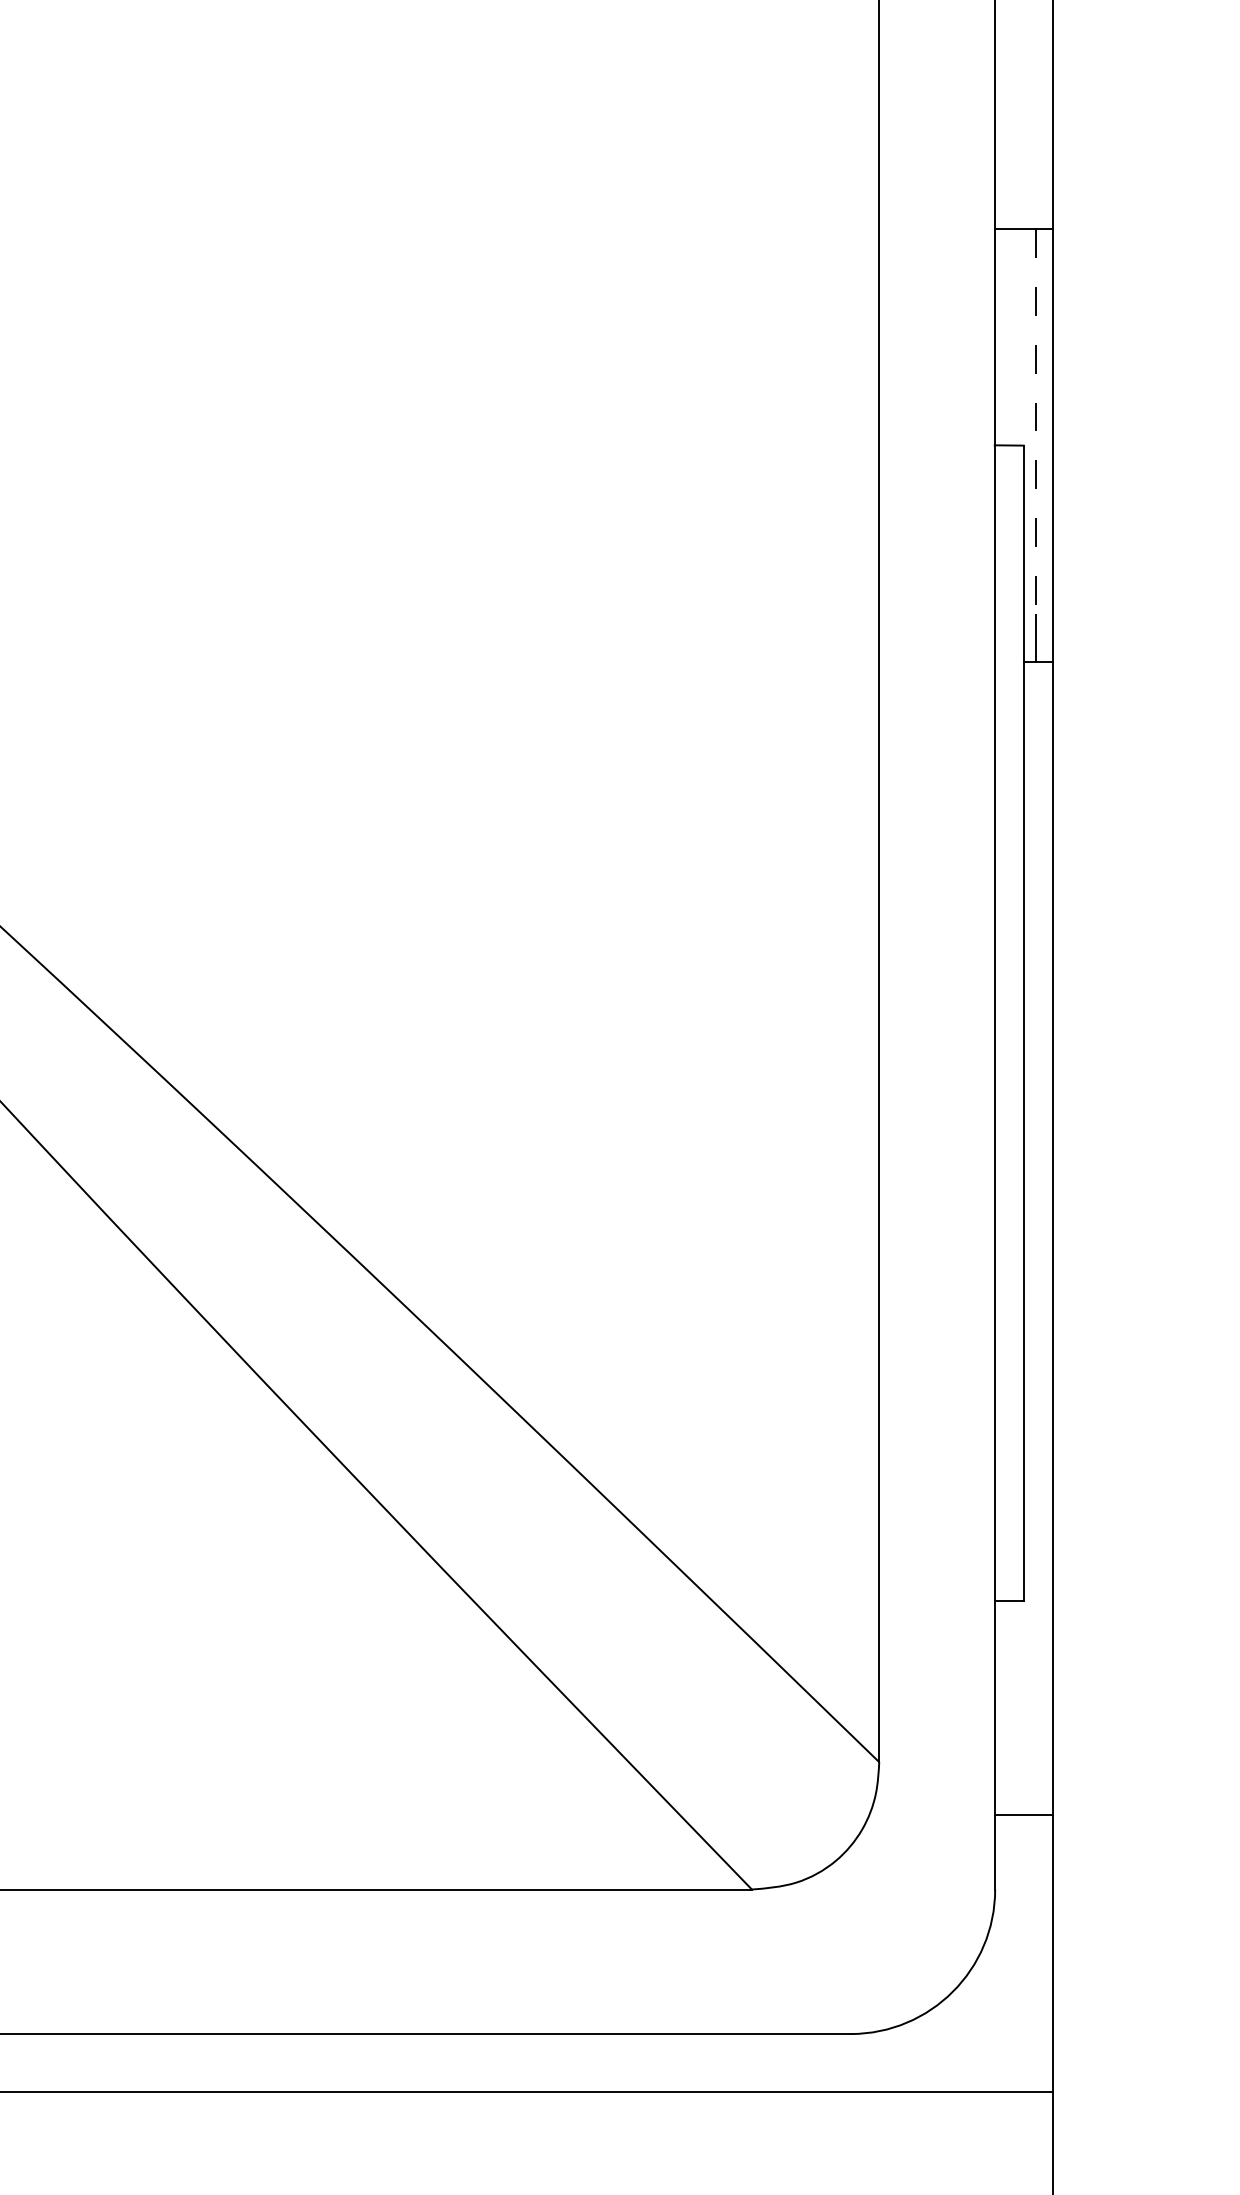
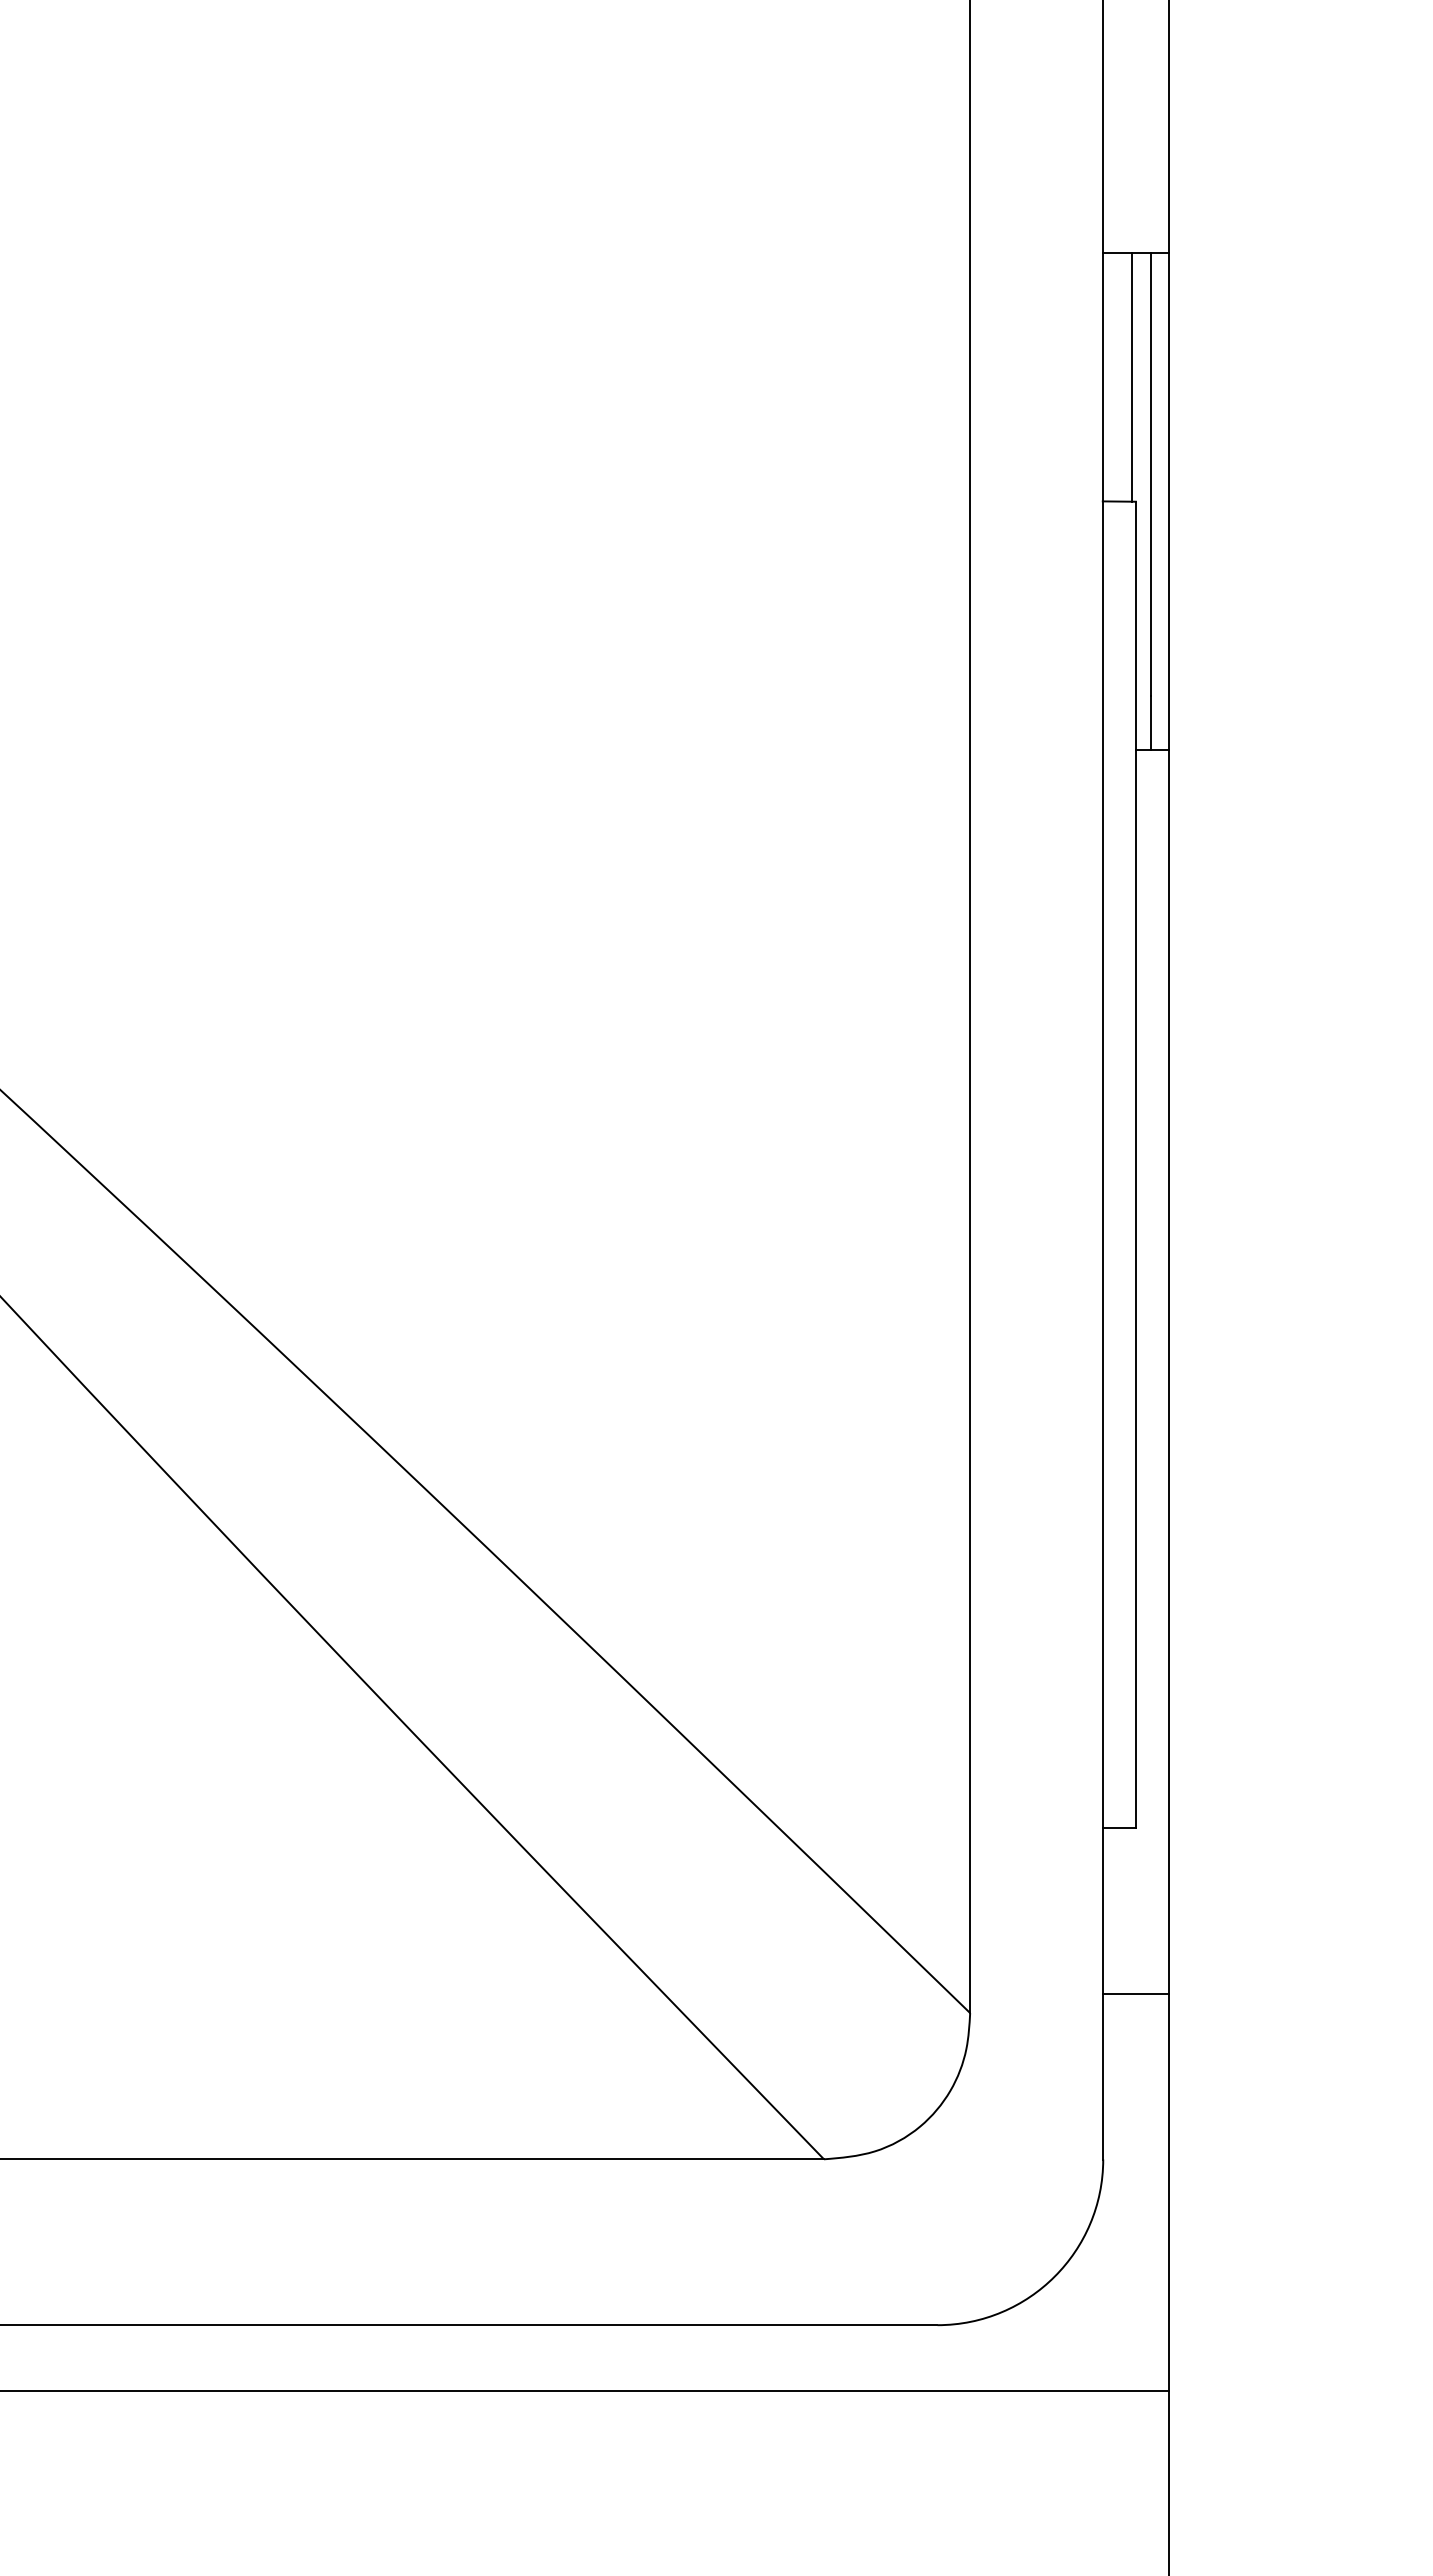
line: (1019, 337) -> (1131, 377), added
line: (1036, 422) -> (1150, 475), dashed -> solid
line: (1023, 1814) -> (1135, 1993), moved

